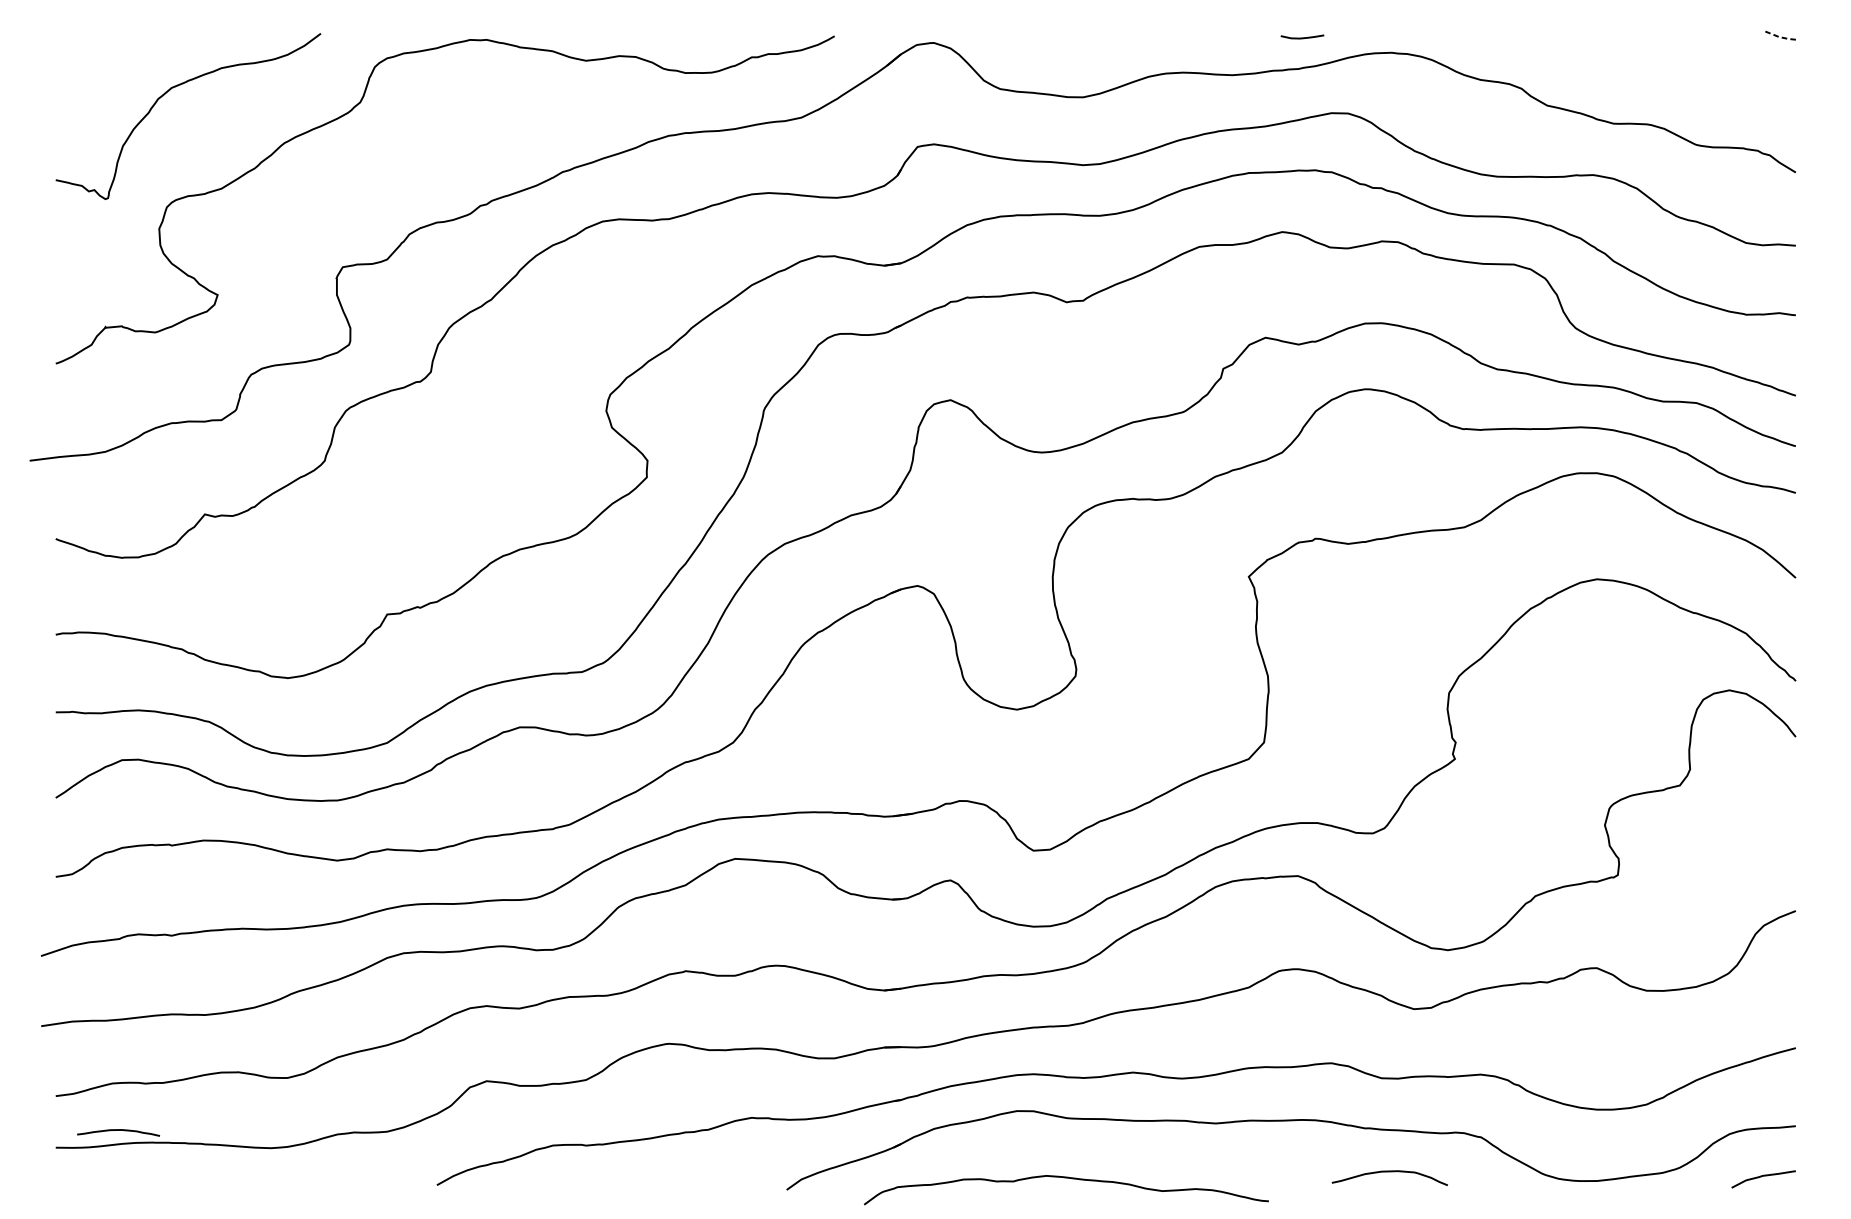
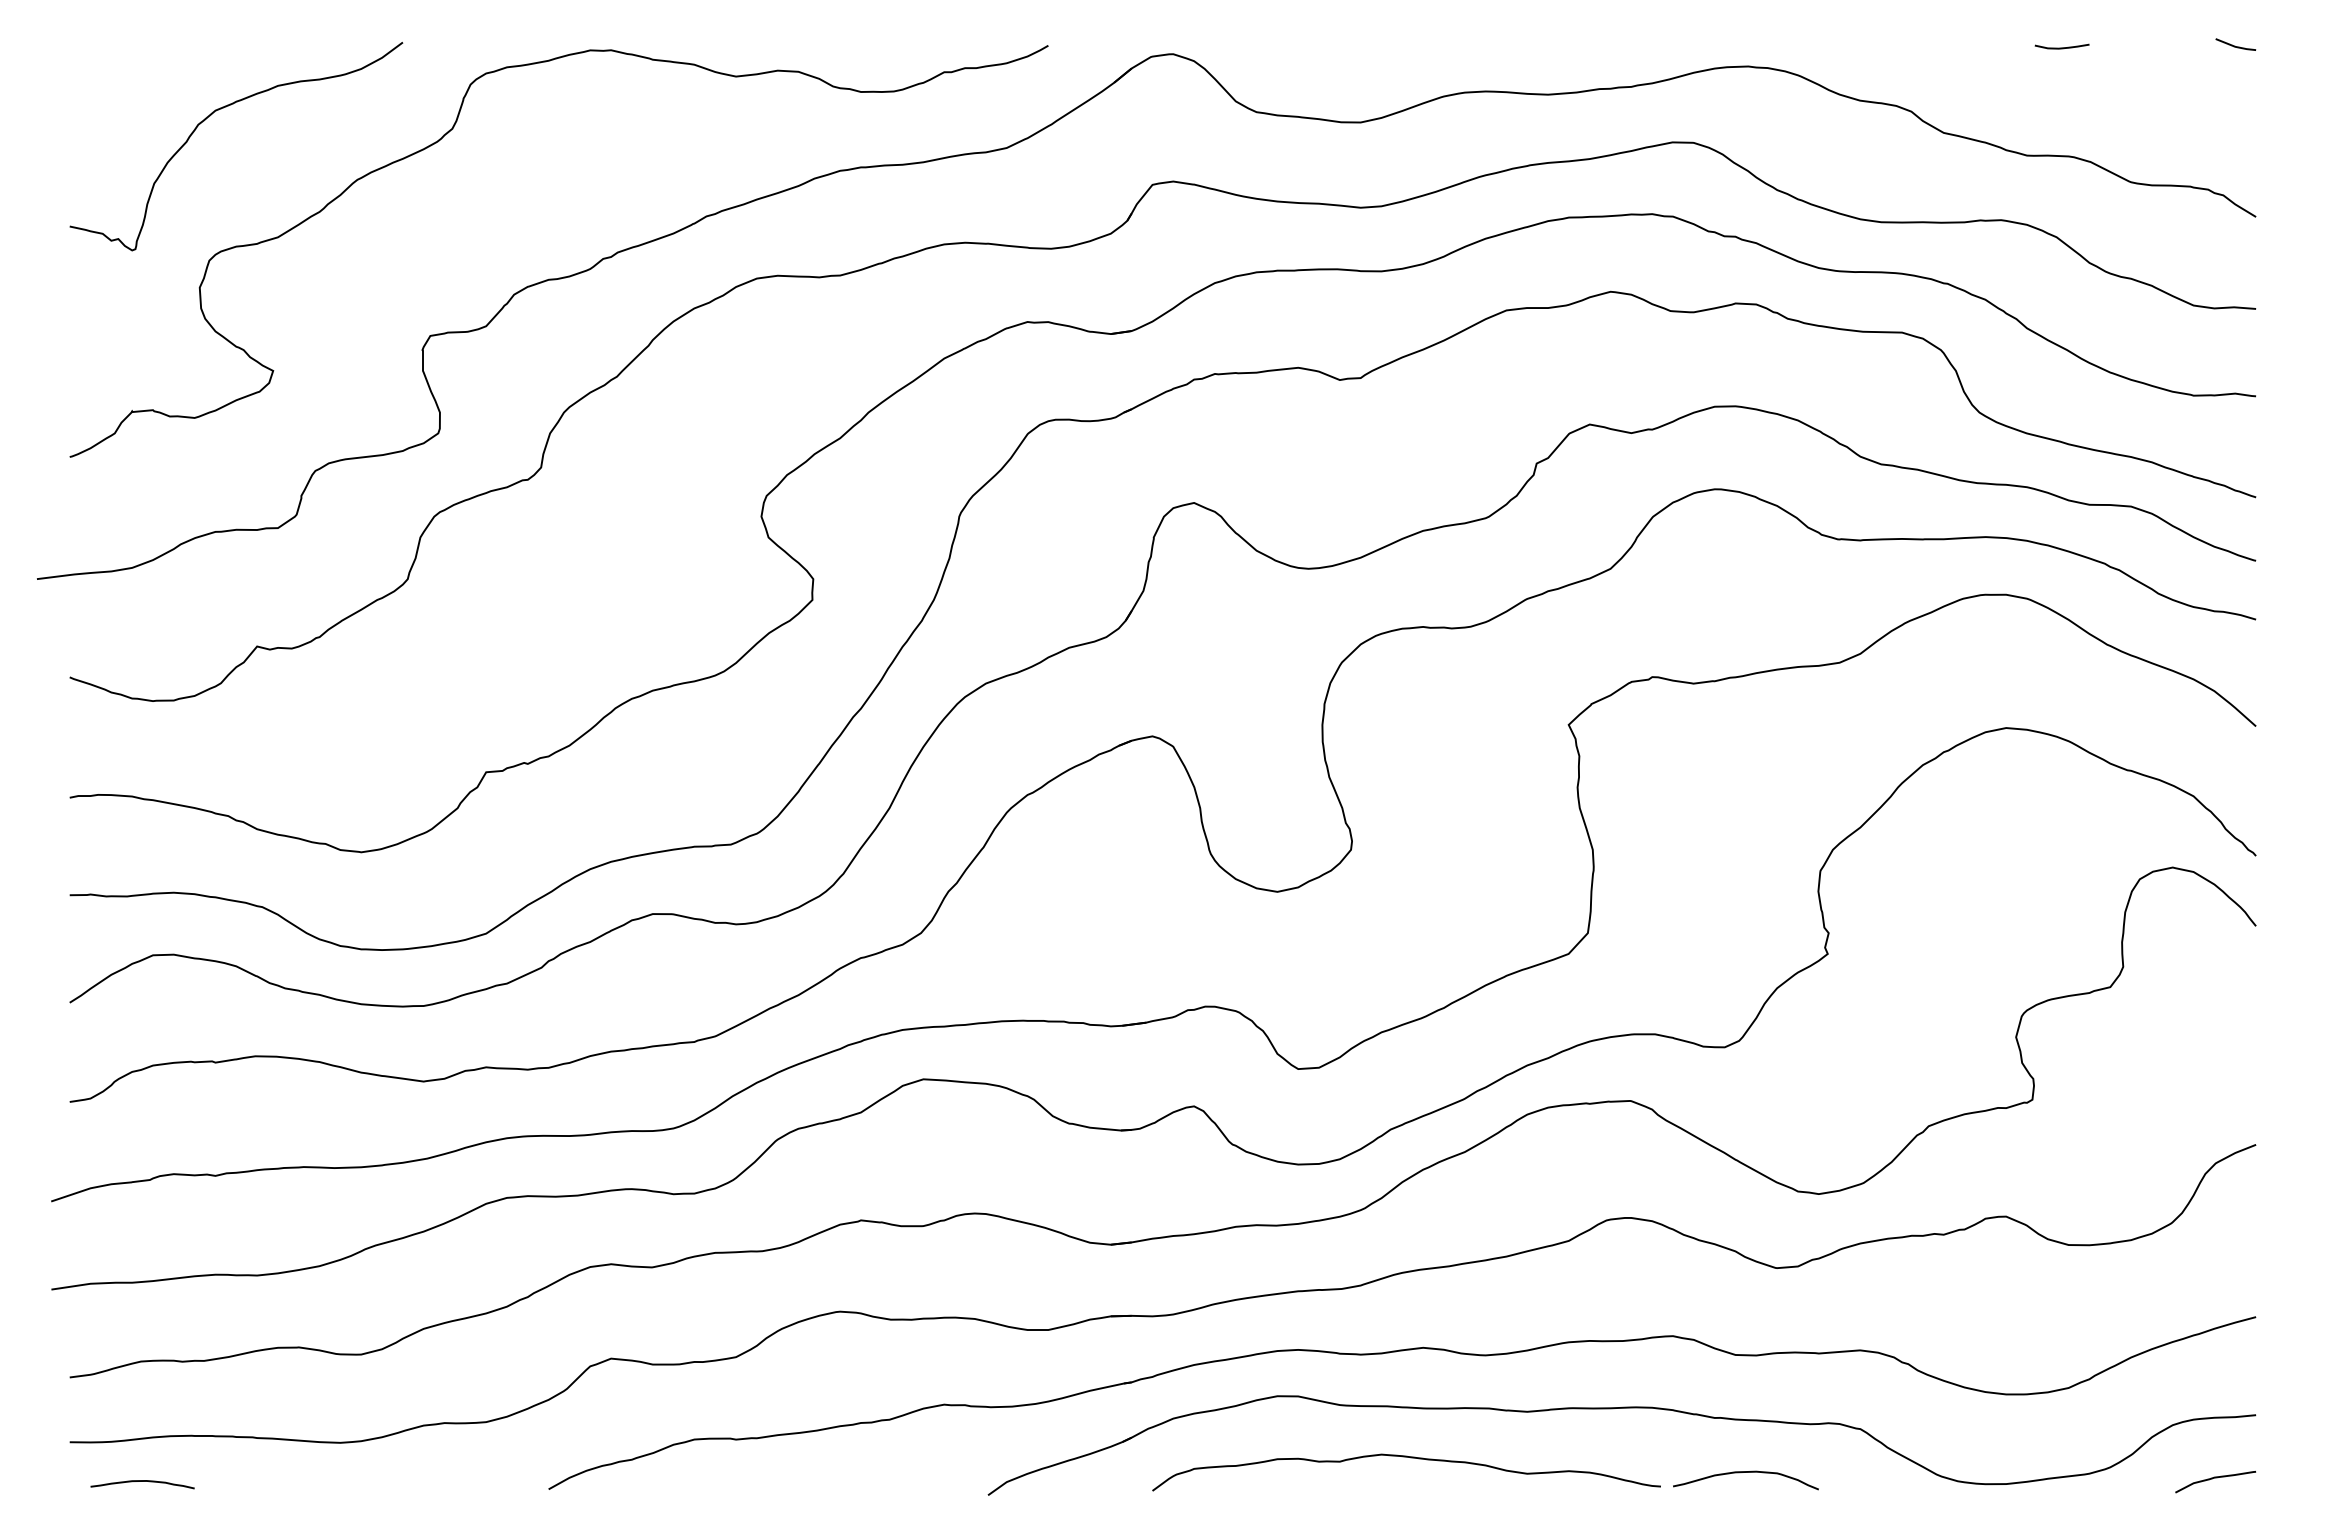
line: (1779, 36) -> (2235, 46), dashed -> solid
curve: (1301, 37) -> (2061, 47), moved
curve: (118, 1130) -> (142, 1481), moved
curve: (1069, 1178) -> (1410, 1458), moved

